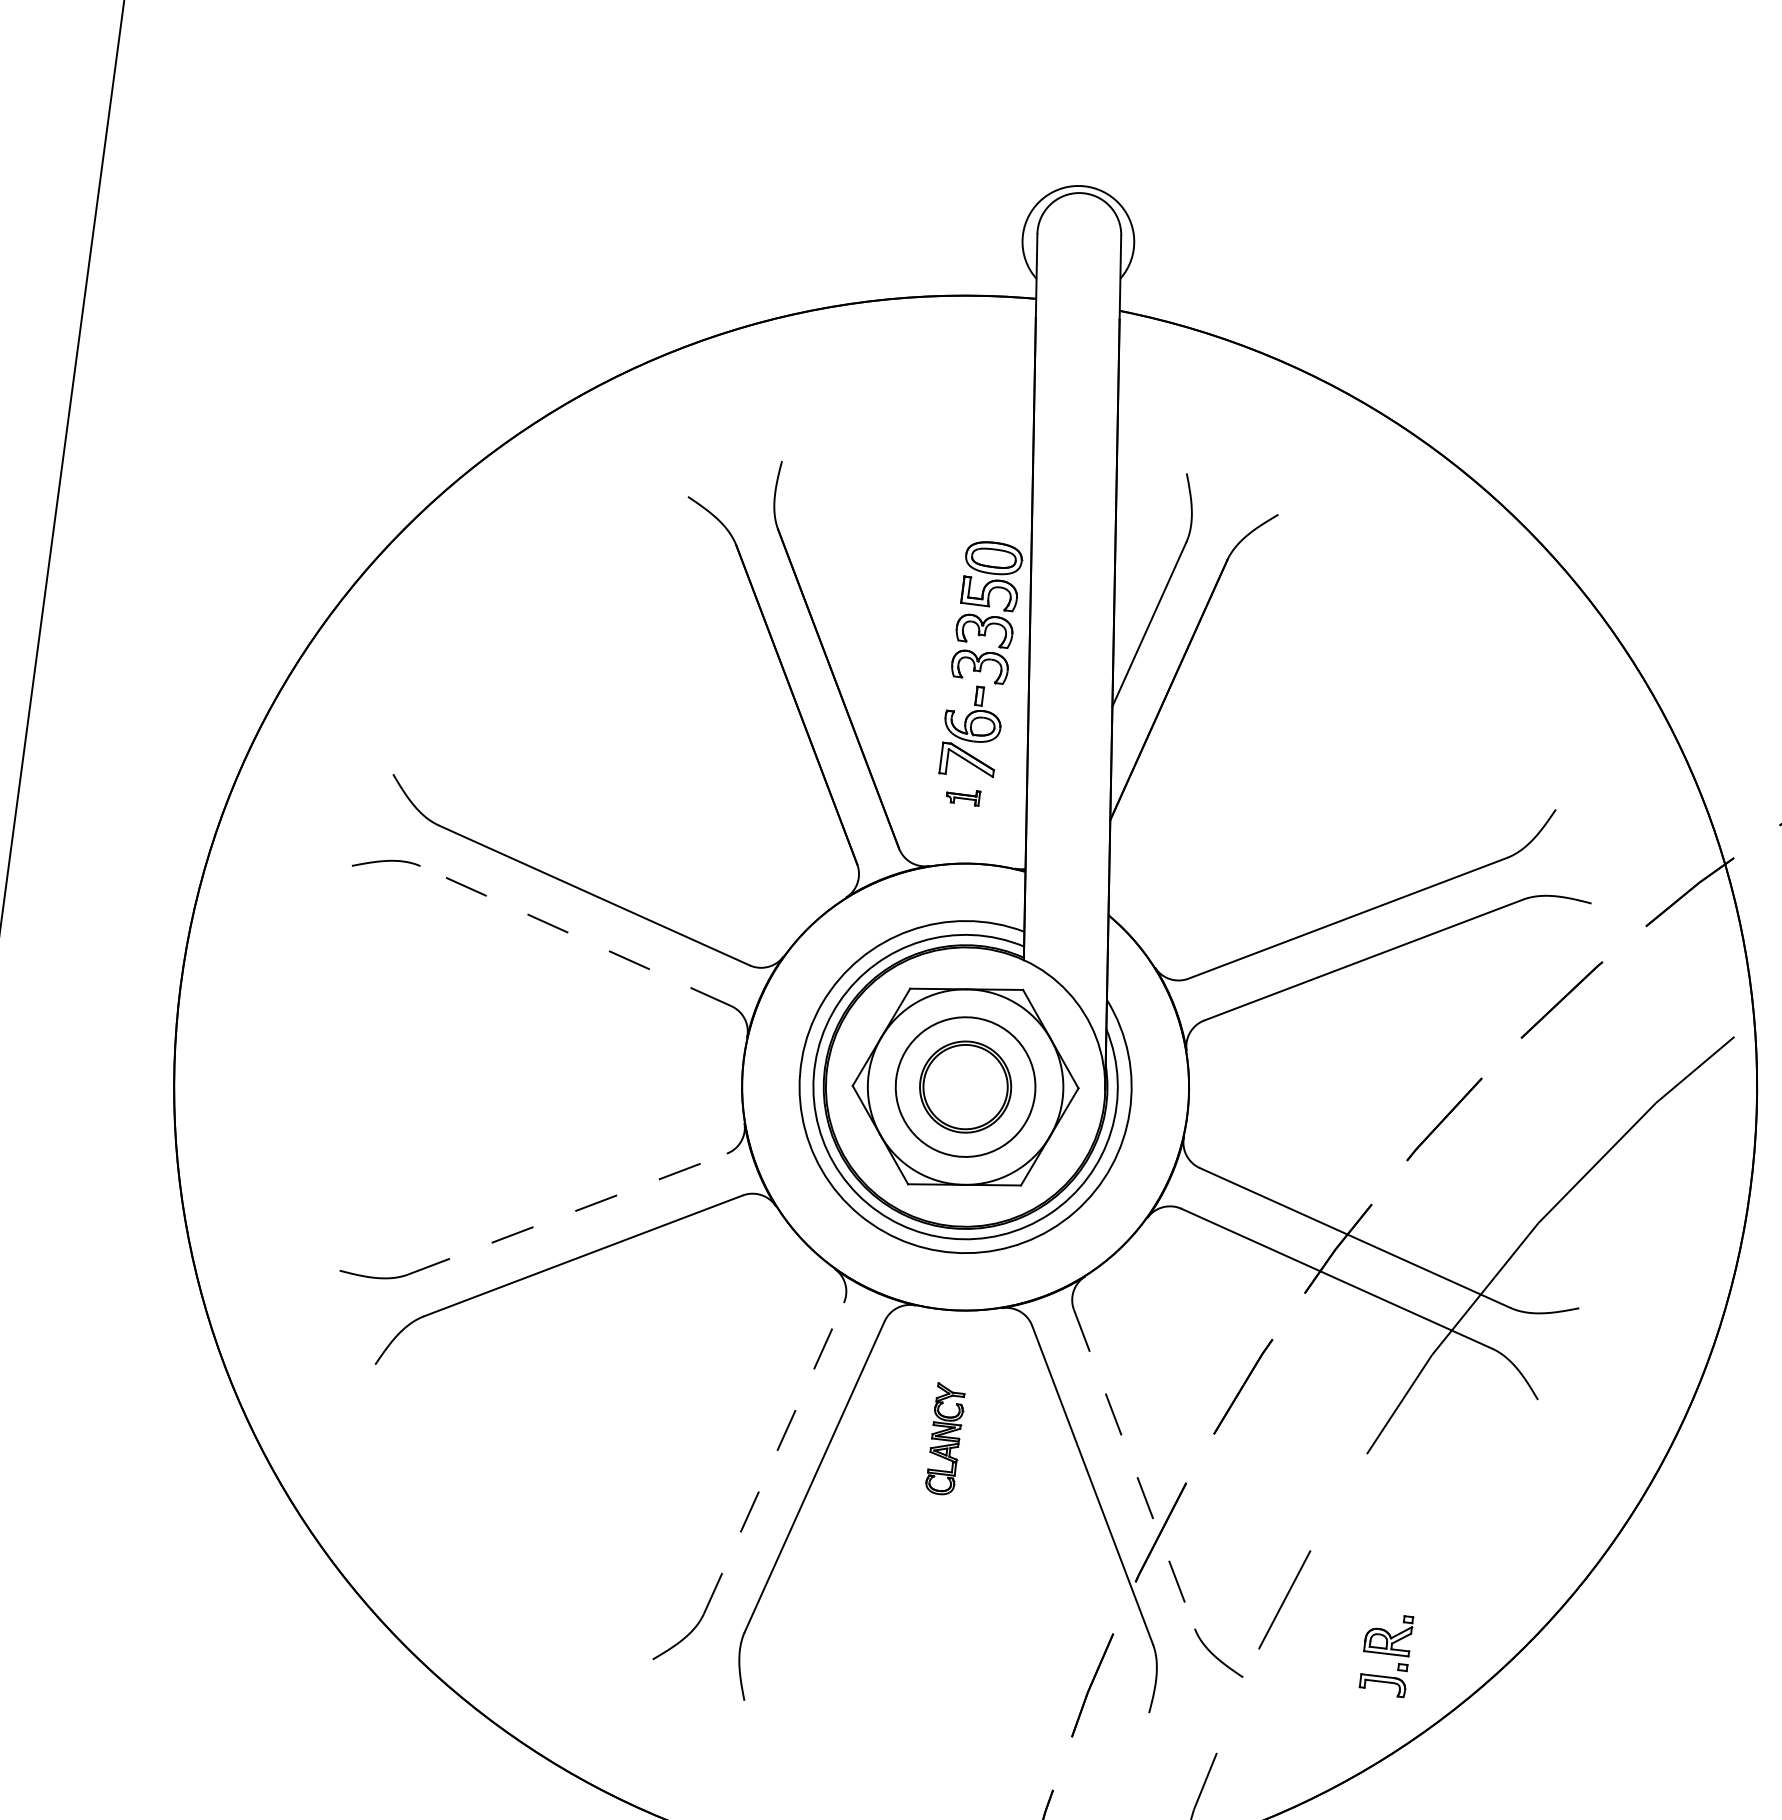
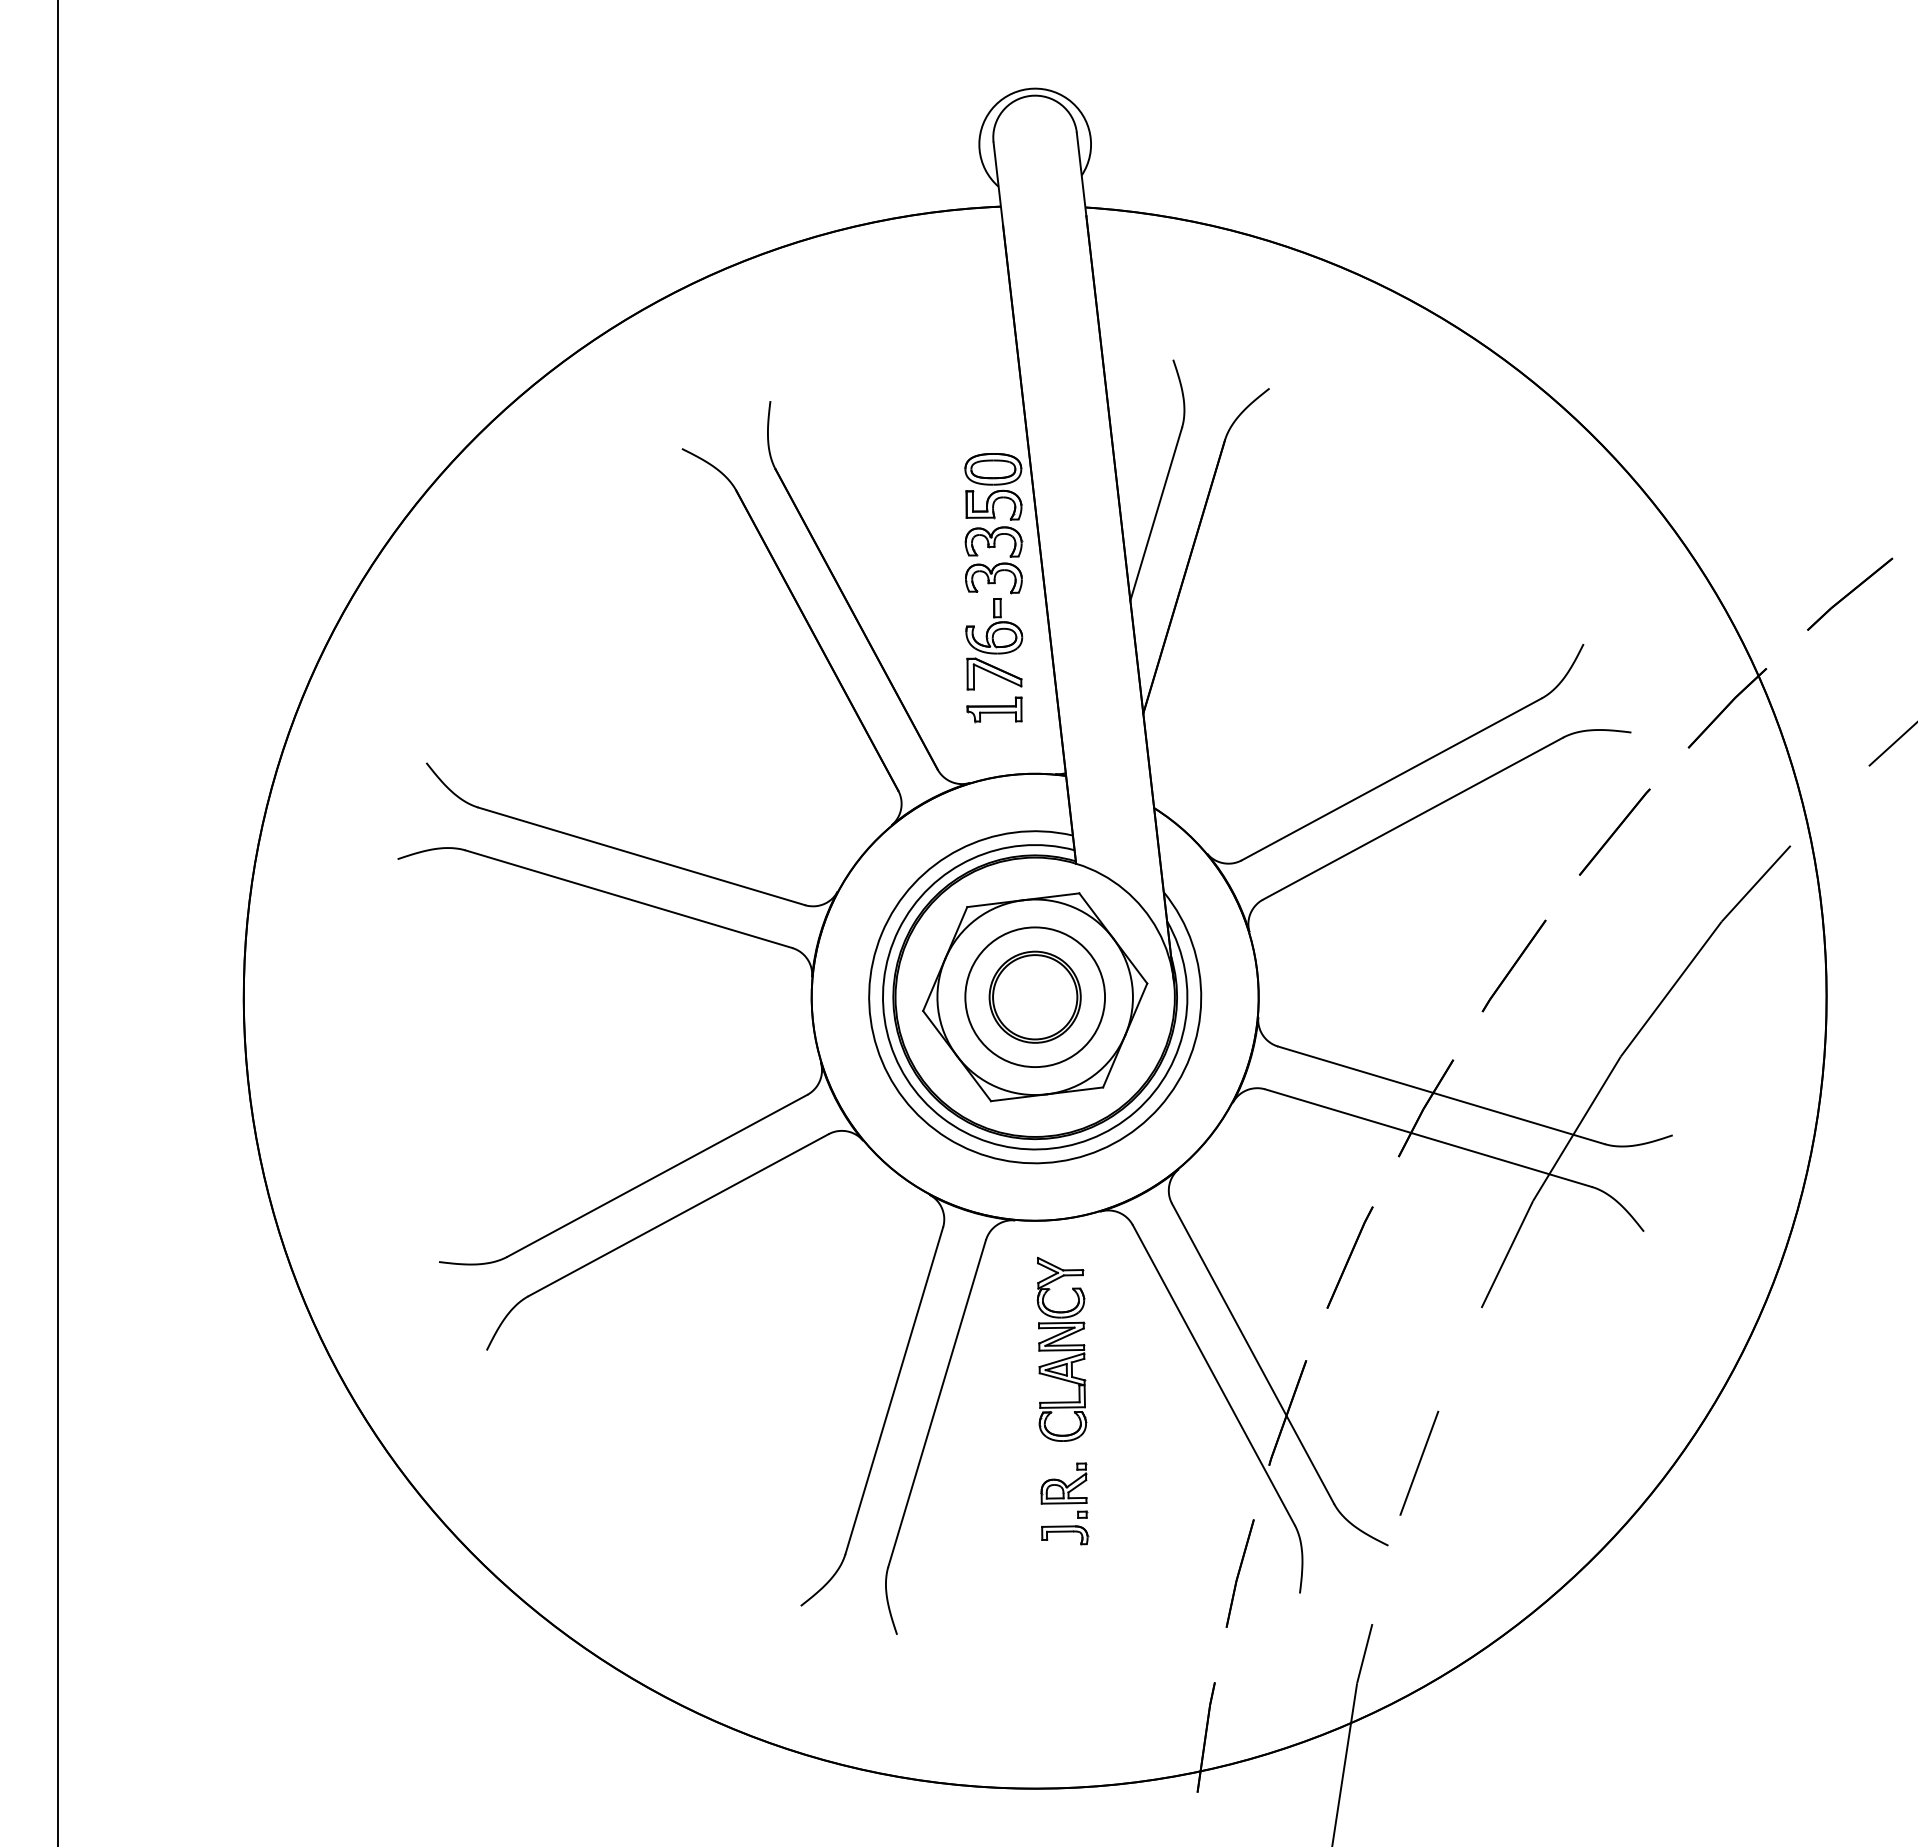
part: (963, 796) -> (994, 709), size x1.67
line: (575, 936) -> (628, 899), dashed -> solid
line: (567, 1213) -> (657, 1175), dashed -> solid
part: (945, 1438) -> (1061, 1348), size x1.67
line: (774, 1458) -> (894, 1390), dashed -> solid
line: (1134, 1470) -> (1253, 1354), dashed -> solid
part: (1386, 1653) -> (1064, 1503), moved

